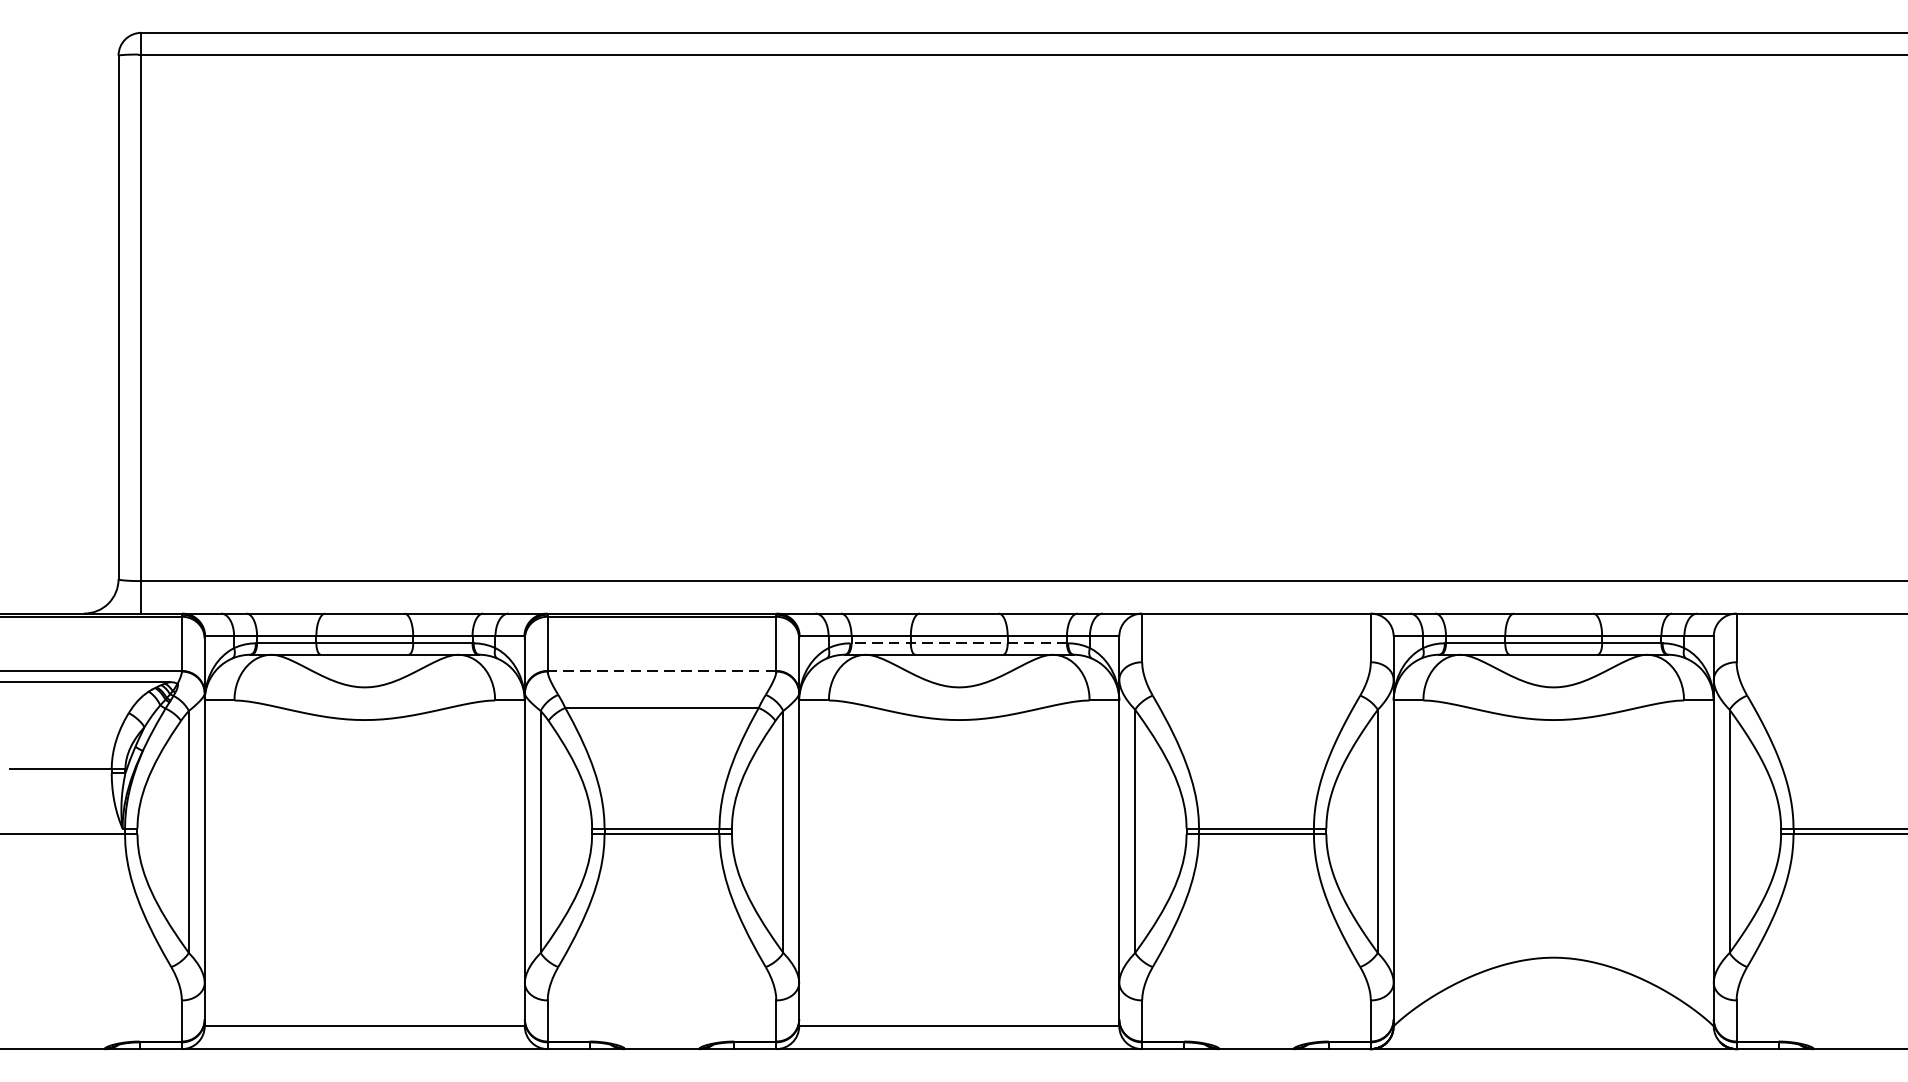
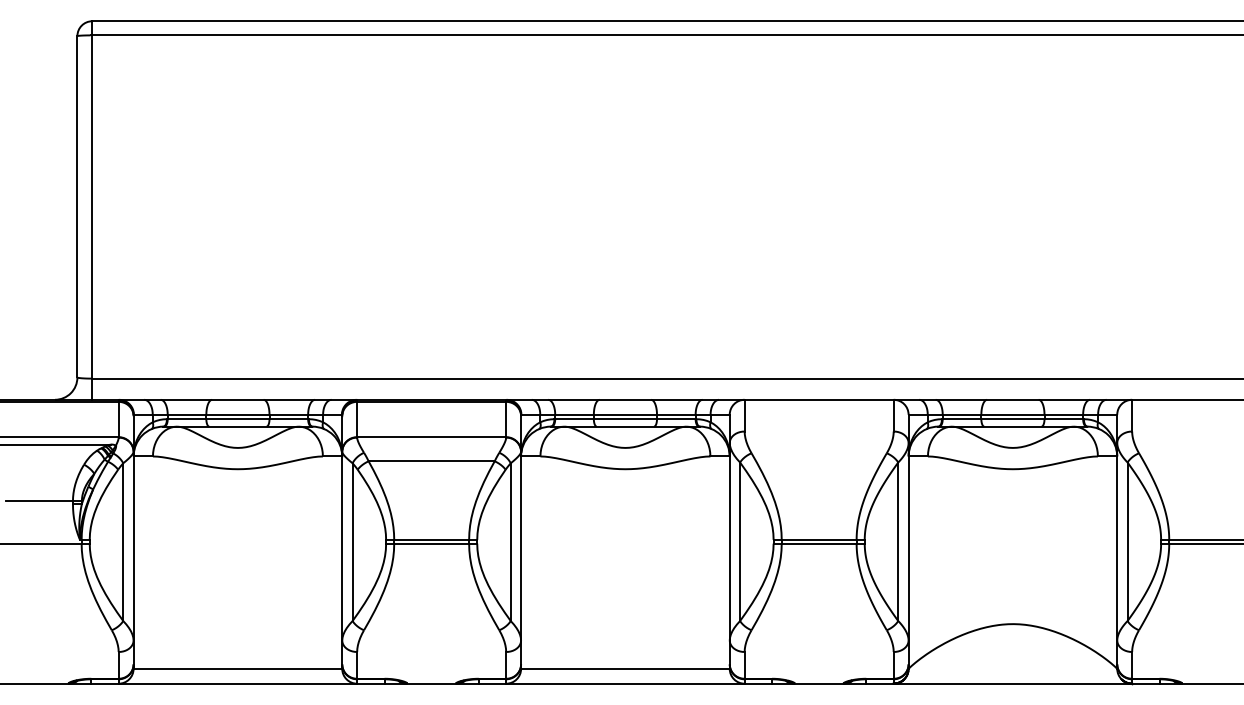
line: (959, 643) -> (625, 419), dashed -> solid
line: (661, 671) -> (431, 437), dashed -> solid

